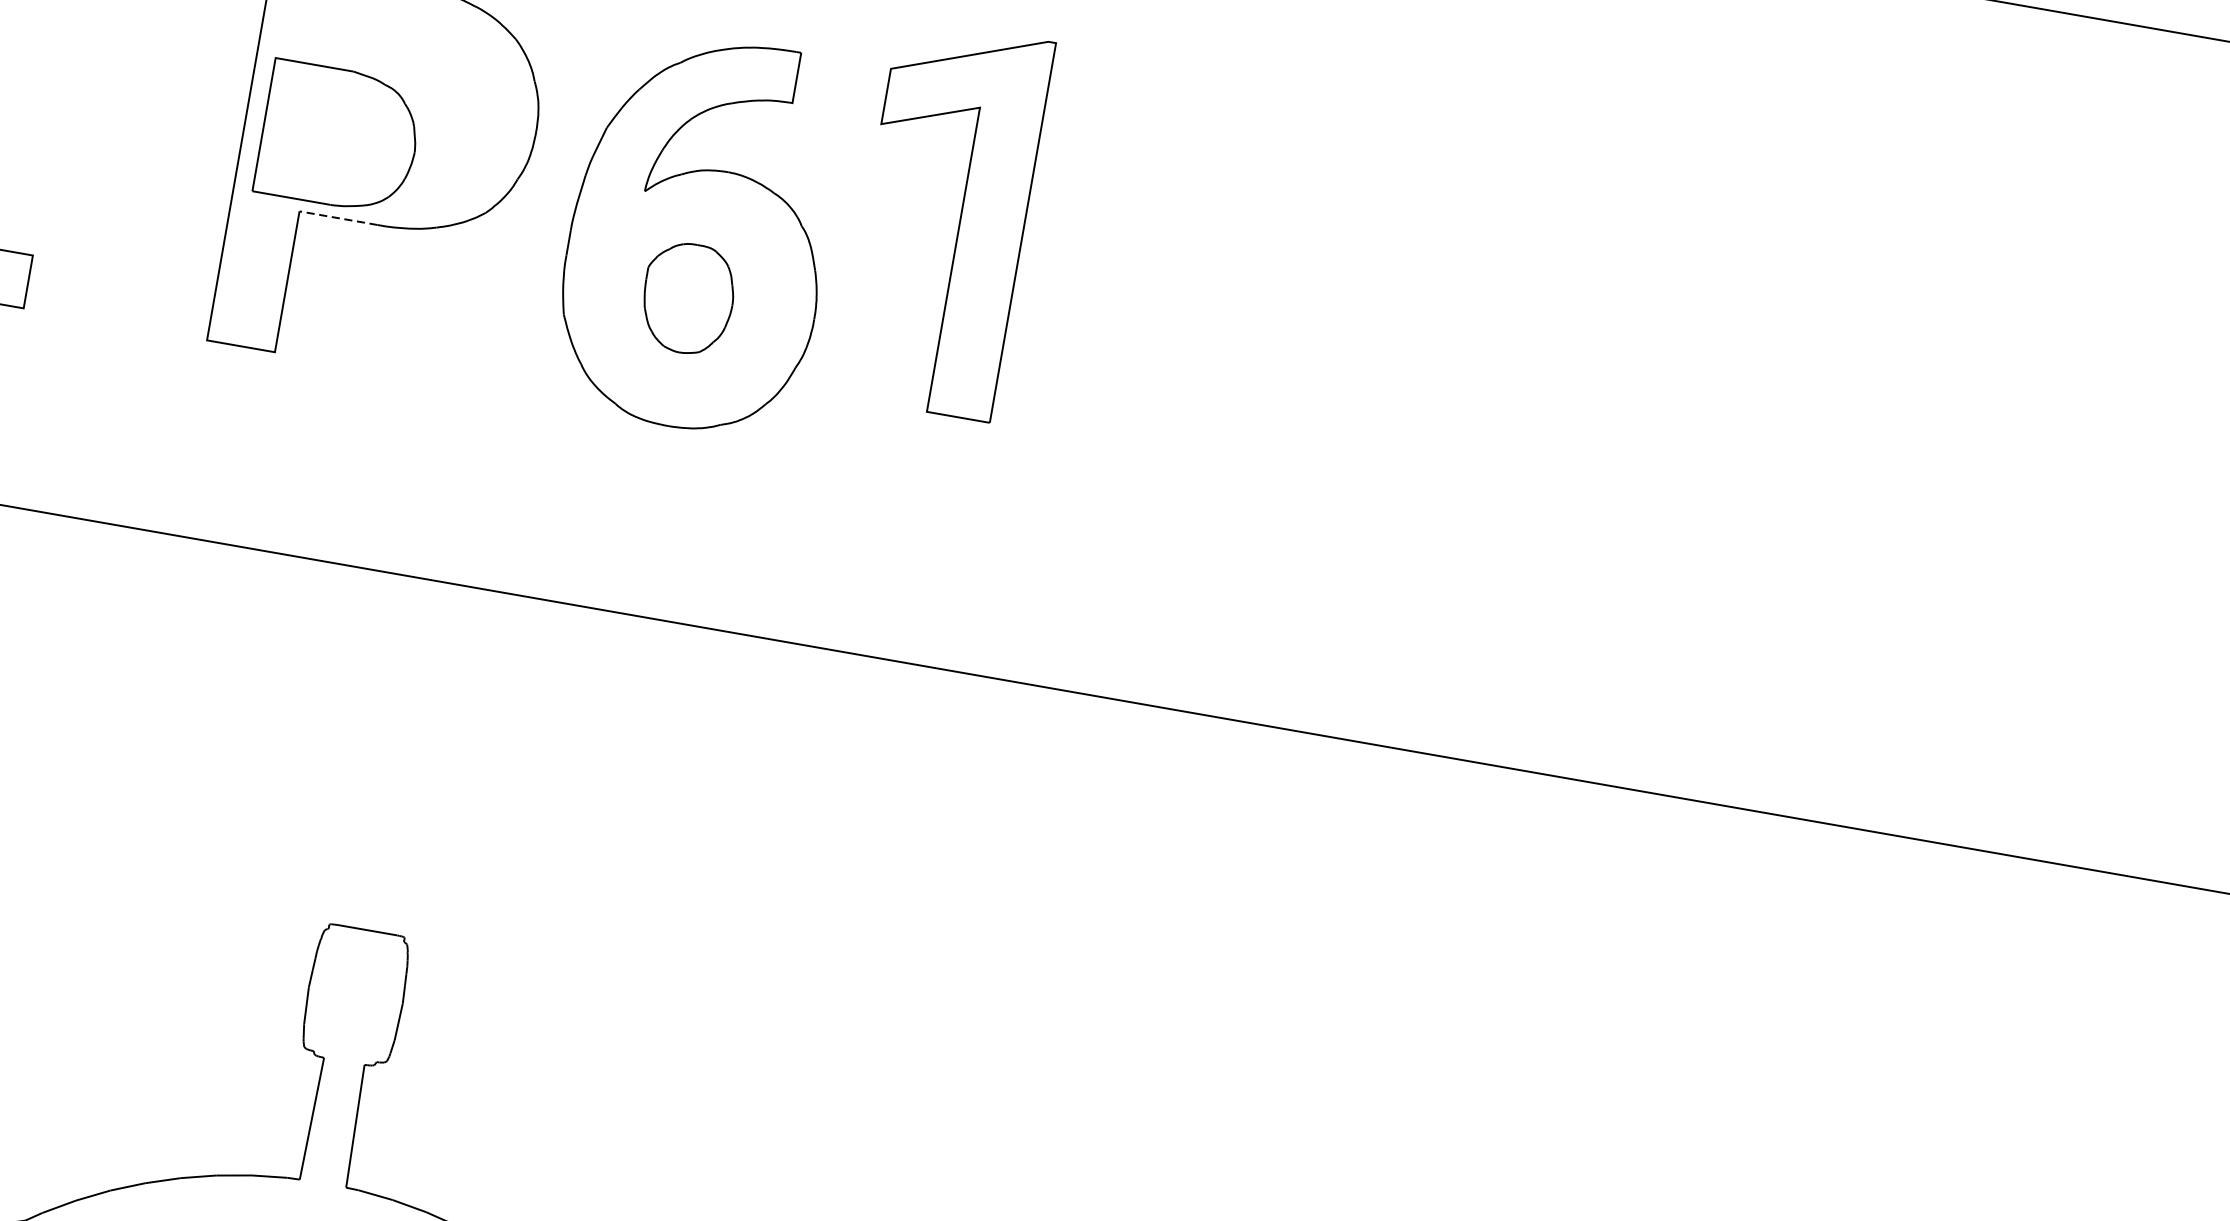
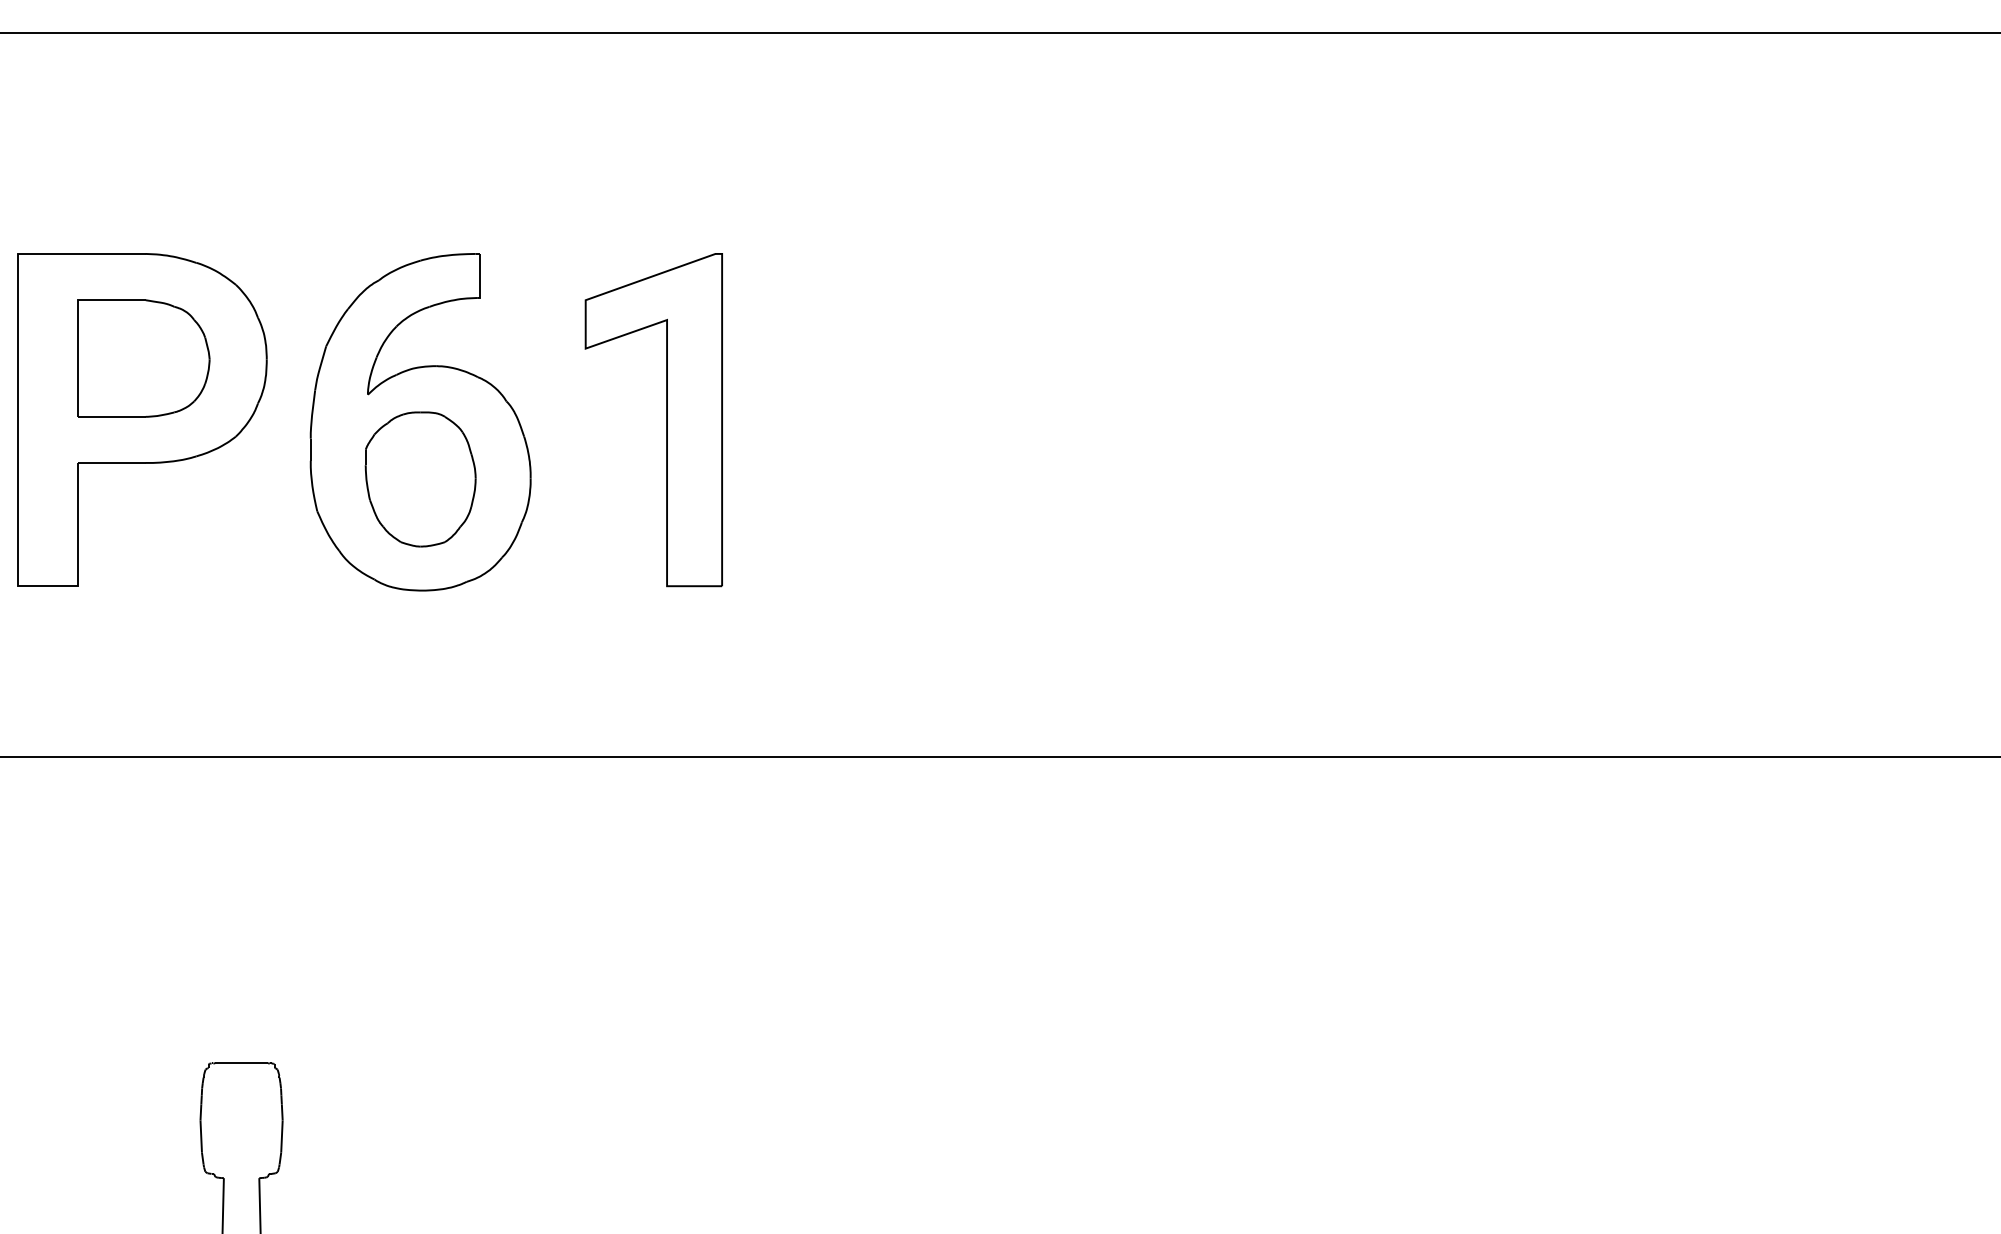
part: (339, 137) -> (143, 358), moved
line: (338, 217) -> (111, 462), dashed -> solid
part: (959, 222) -> (666, 420), moved
part: (688, 298) -> (420, 479), size x1.43

